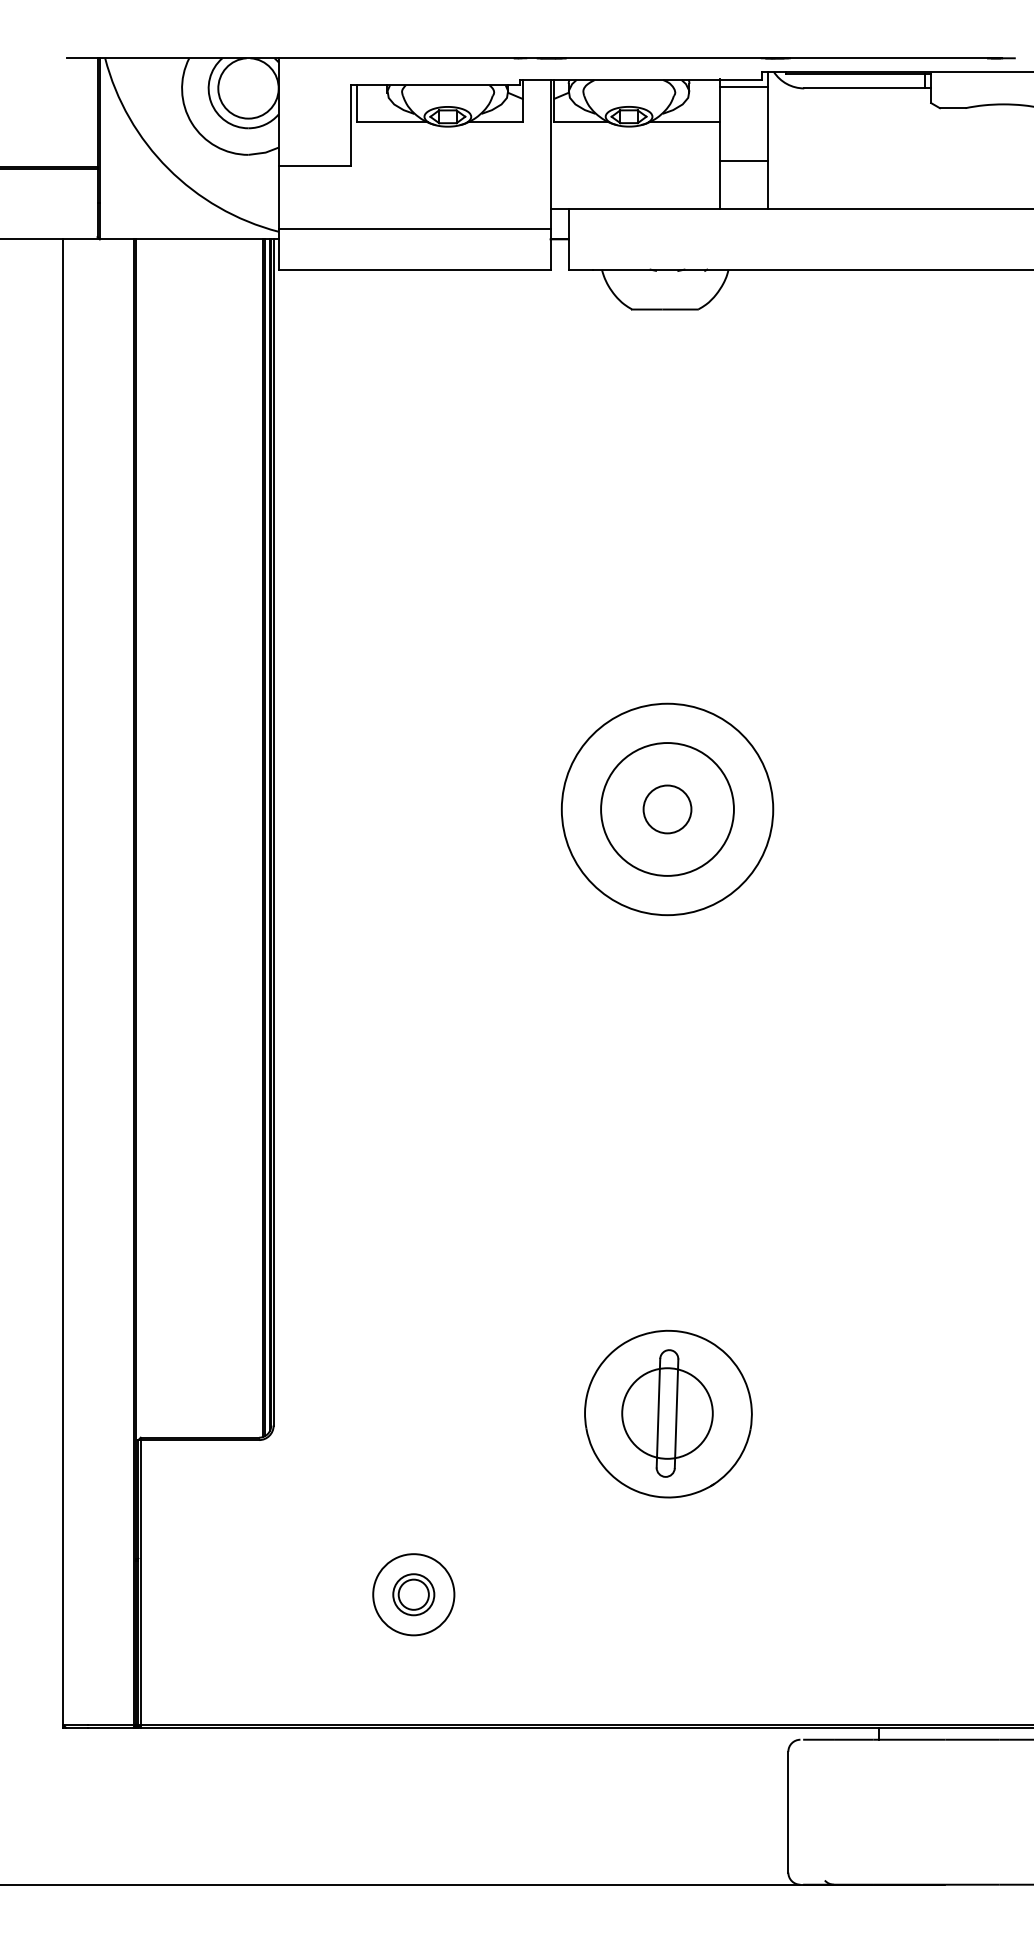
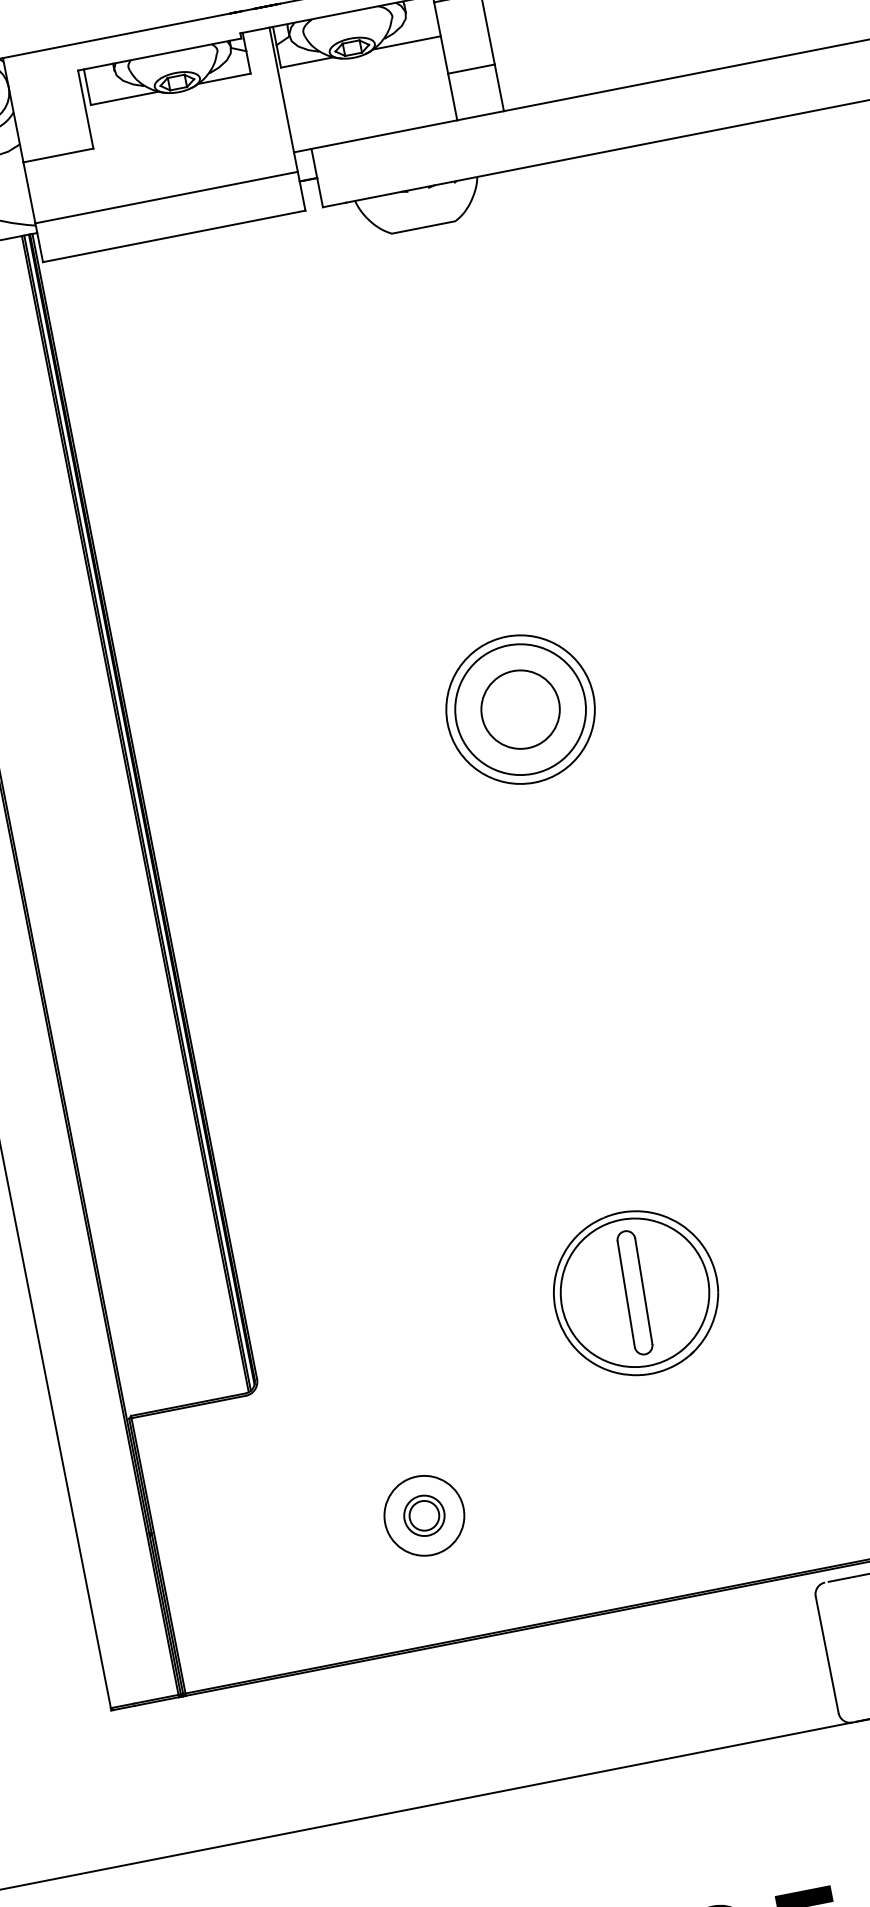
circle: (667, 808) -> (520, 708), size x0.71
circle: (667, 809) -> (520, 709), size x1.67
circle: (667, 1413) -> (634, 1292), size x1.67

